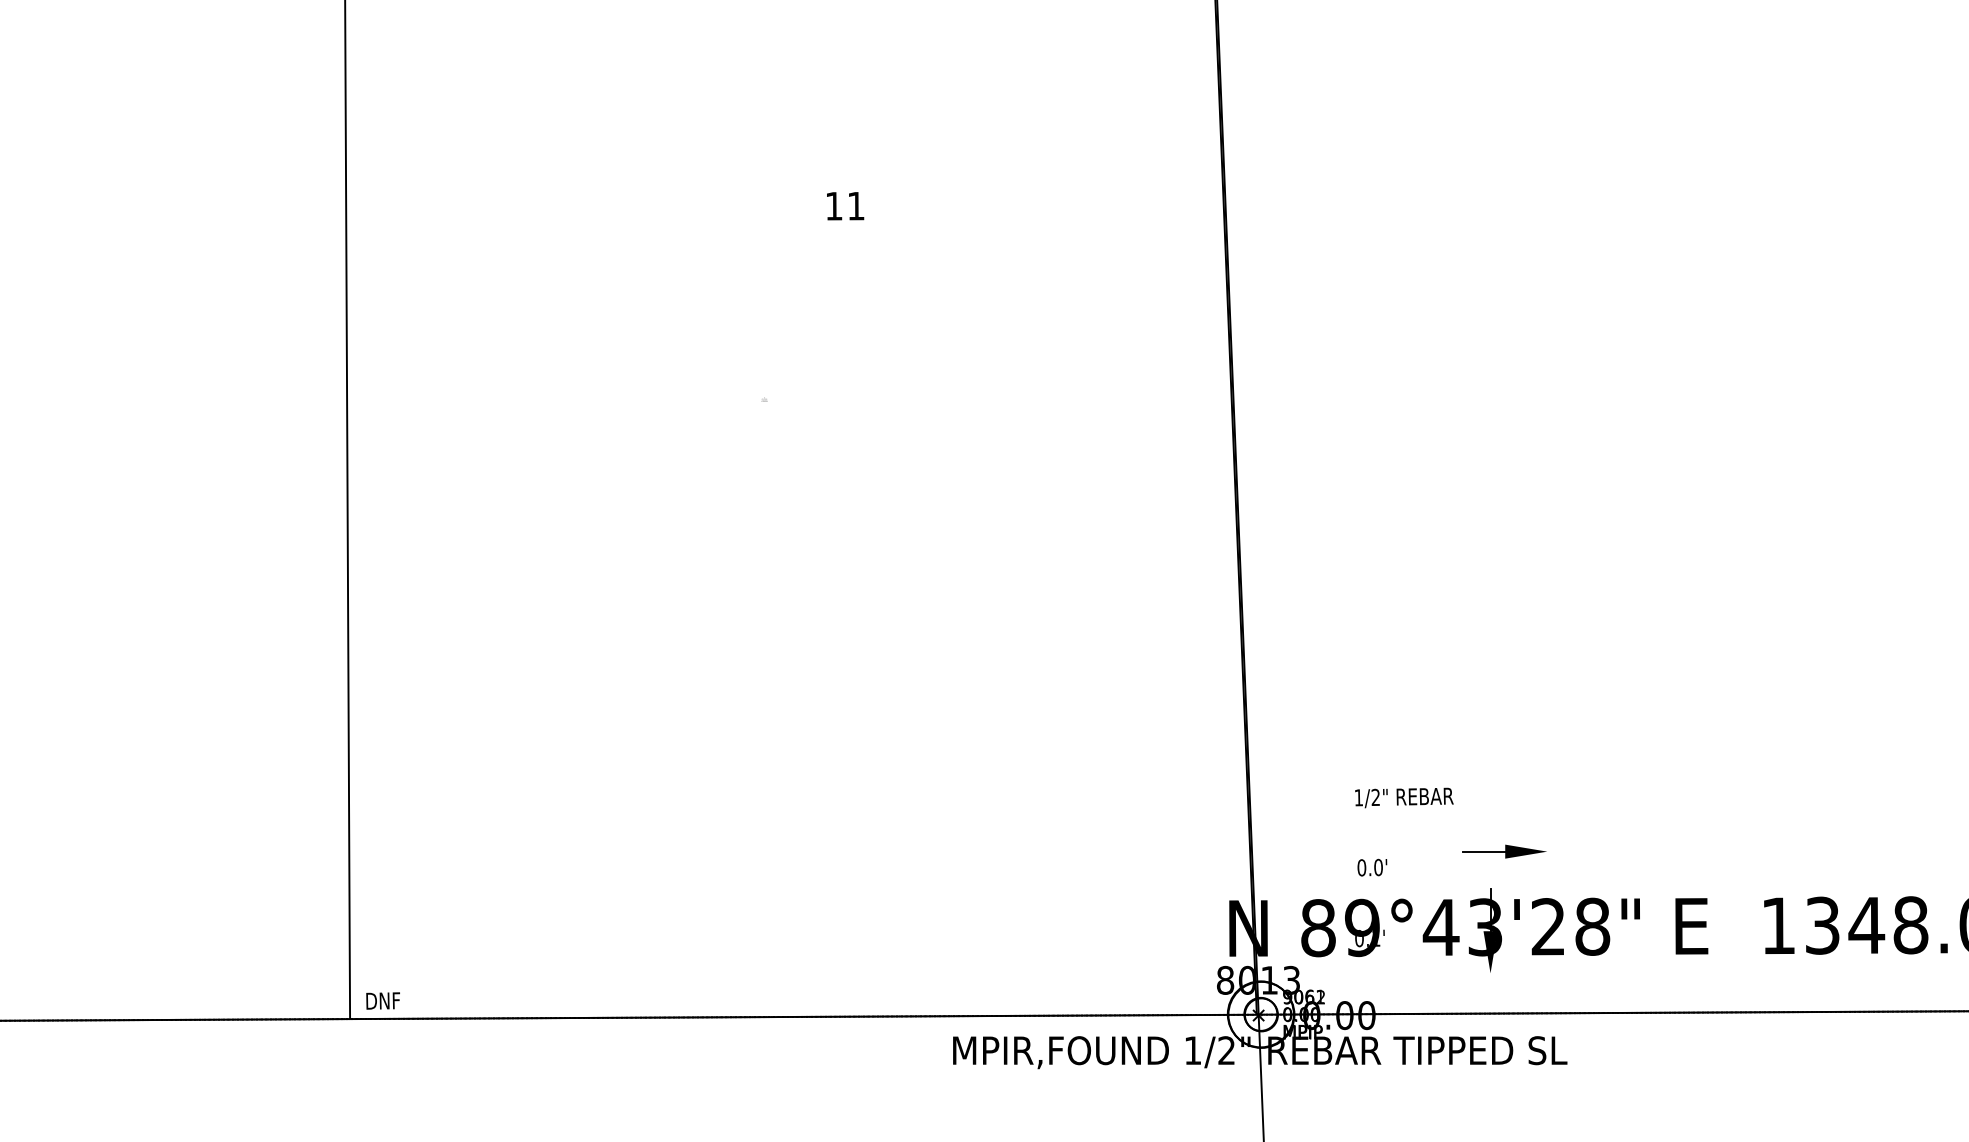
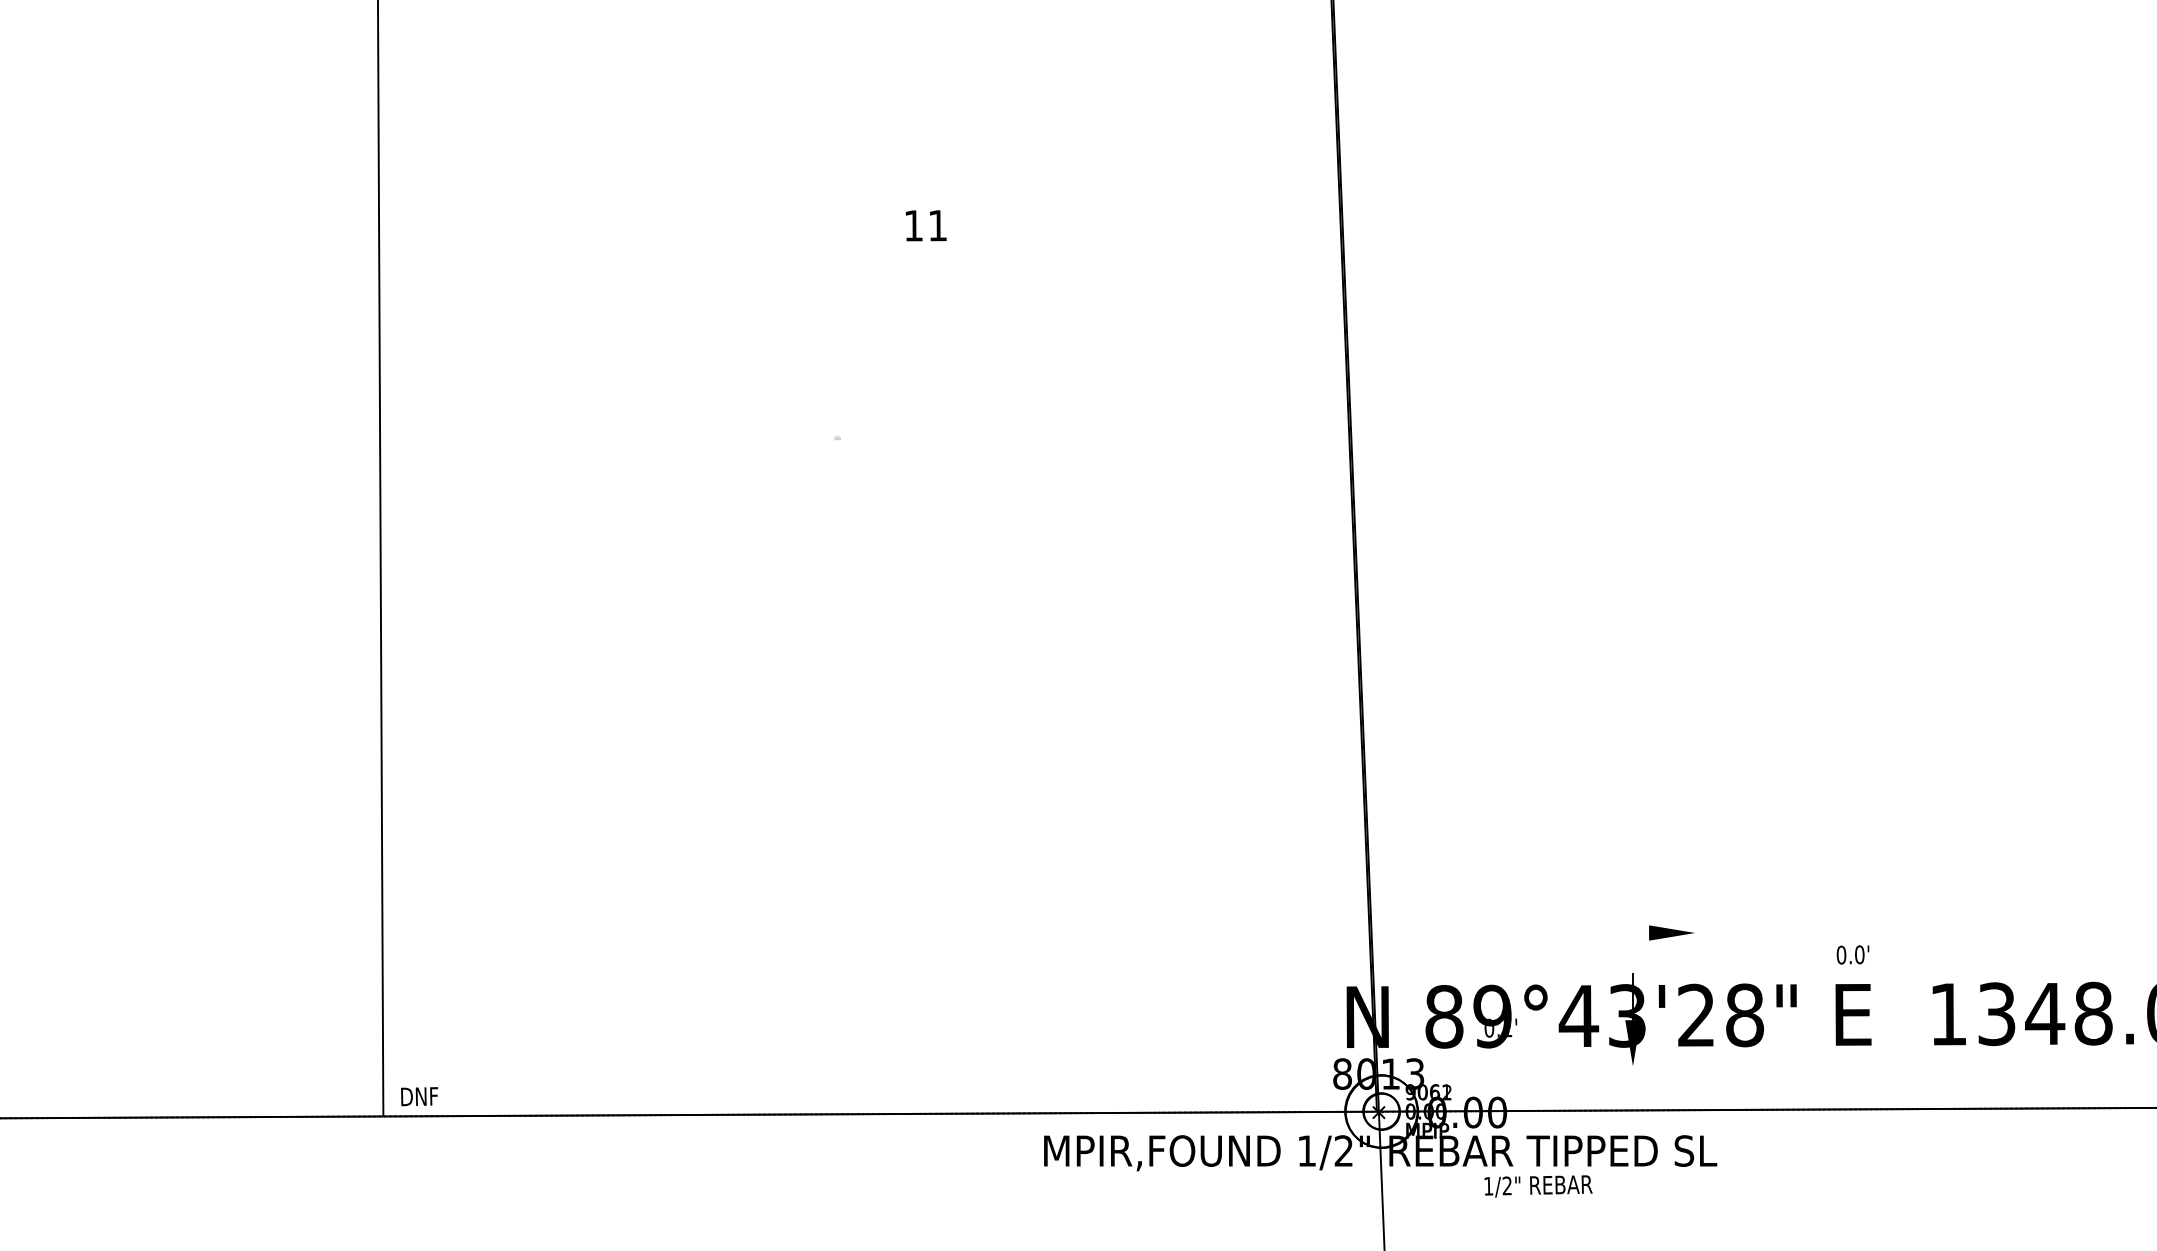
text: (1404, 797) -> (1538, 1185), moved
line: (1484, 851) -> (1626, 932), removed
text: (1372, 867) -> (1853, 954), moved

